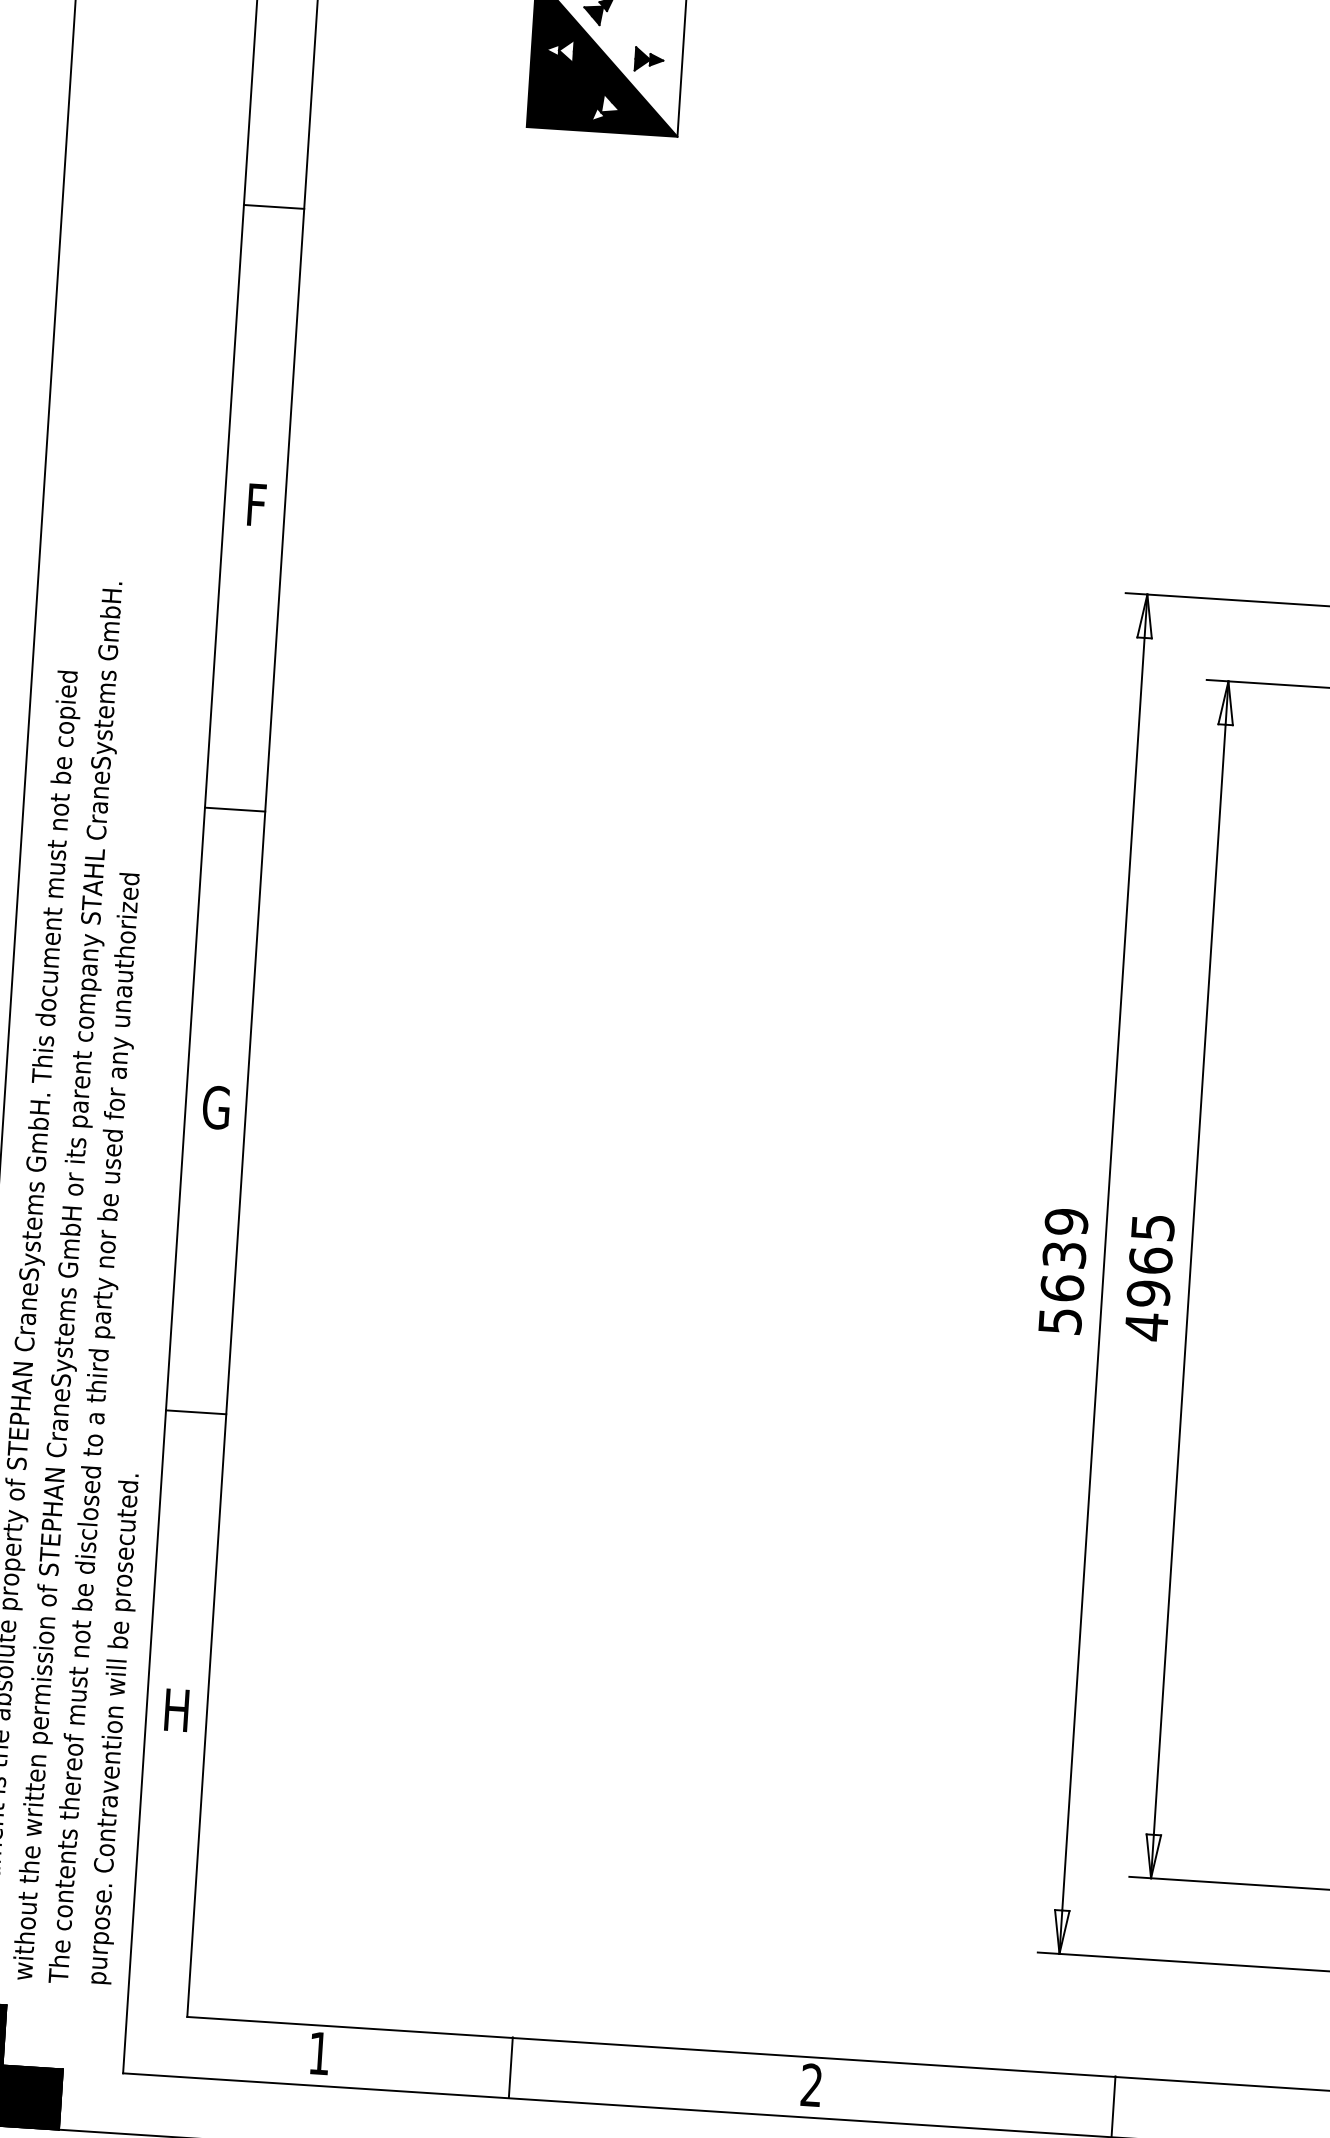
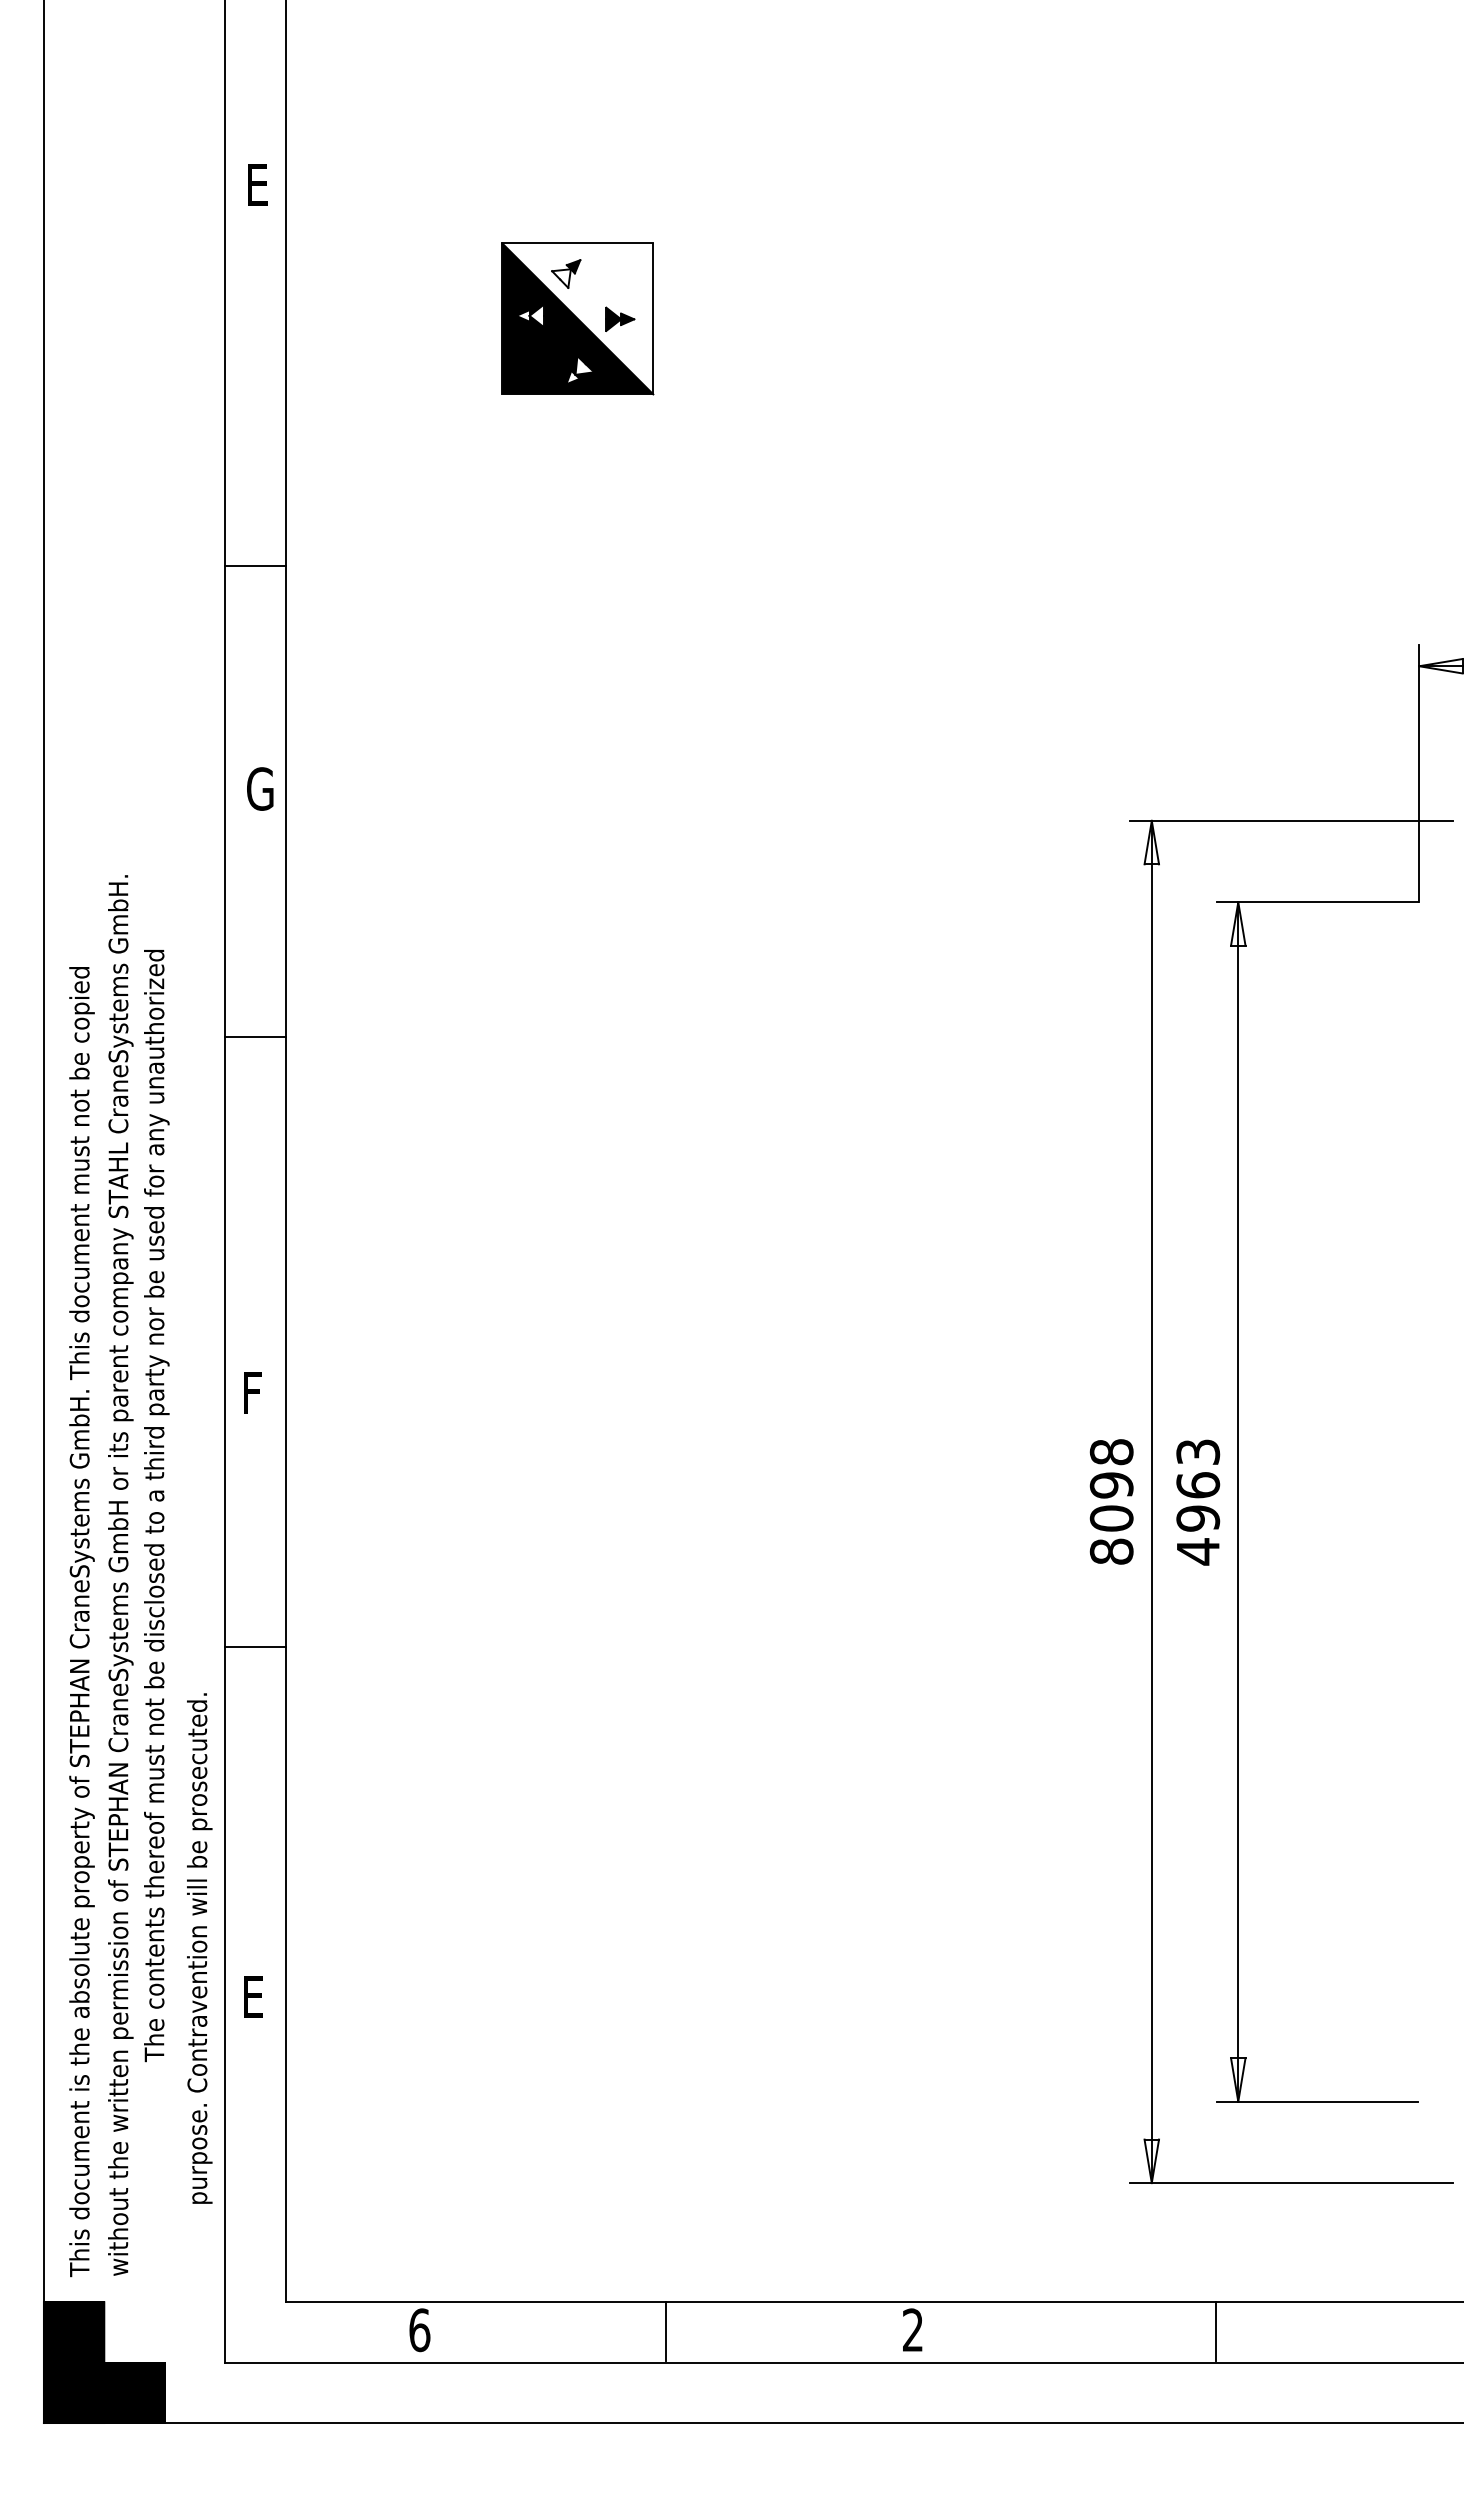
fill: (593, 15) -> (561, 278), removed
line: (274, 207) -> (255, 566), moved
text: (260, 504) -> (260, 788), F -> G
line: (235, 809) -> (255, 1037), moved
text: (216, 1107) -> (255, 1392), G -> F
text: (1152, 1226) -> (1197, 1451), 4965 -> 4963
text: (1063, 1271) -> (1111, 1501), 5639 -> 8098
line: (196, 1412) -> (255, 1647), moved
text: (96, 1429) -> (156, 1506), moved
text: (179, 1710) -> (257, 1996), H -> E
text: (114, 1728) -> (199, 1948), moved
text: (319, 2053) -> (419, 2330), 1 -> 6
line: (510, 2067) -> (665, 2331), moved

